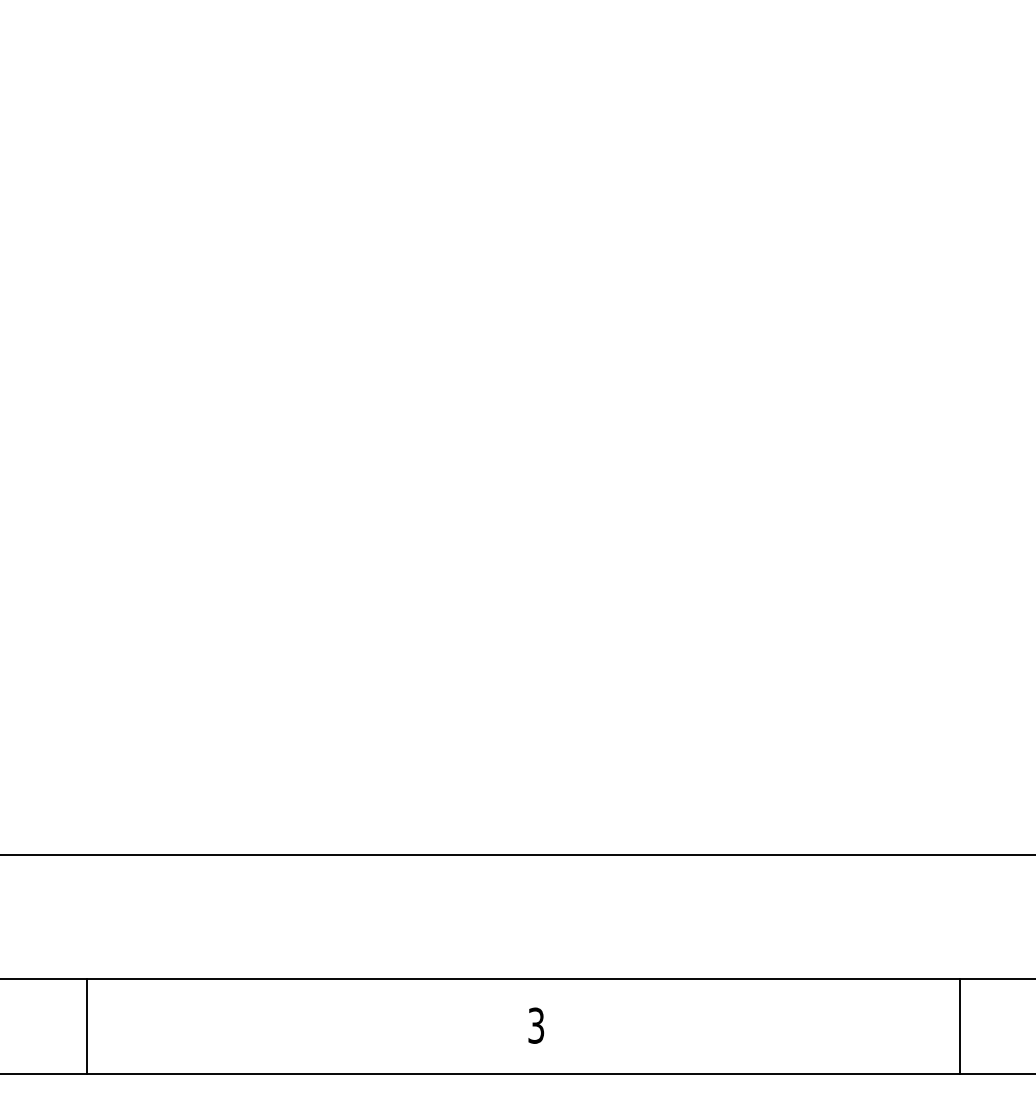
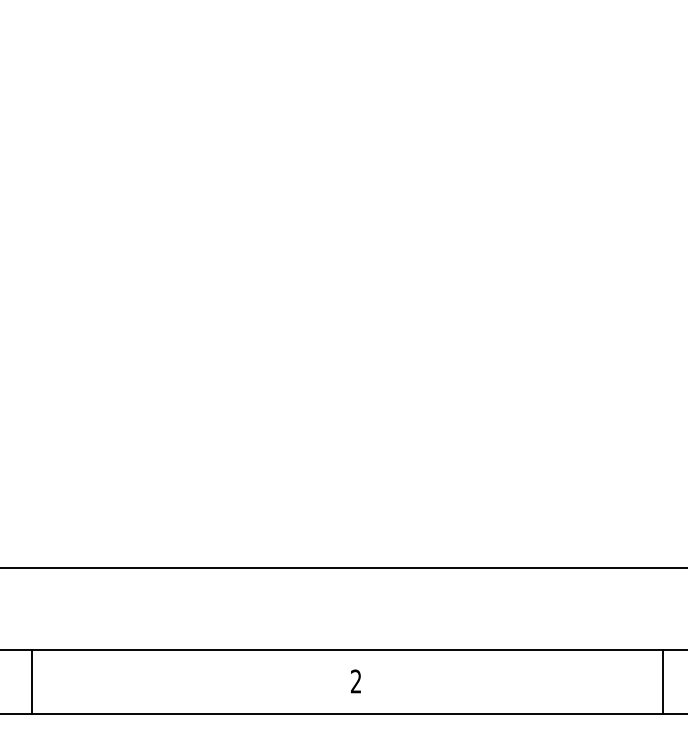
line: (86, 1025) -> (31, 681), moved
text: (536, 1025) -> (356, 681), 3 -> 2
line: (959, 1025) -> (662, 681), moved

